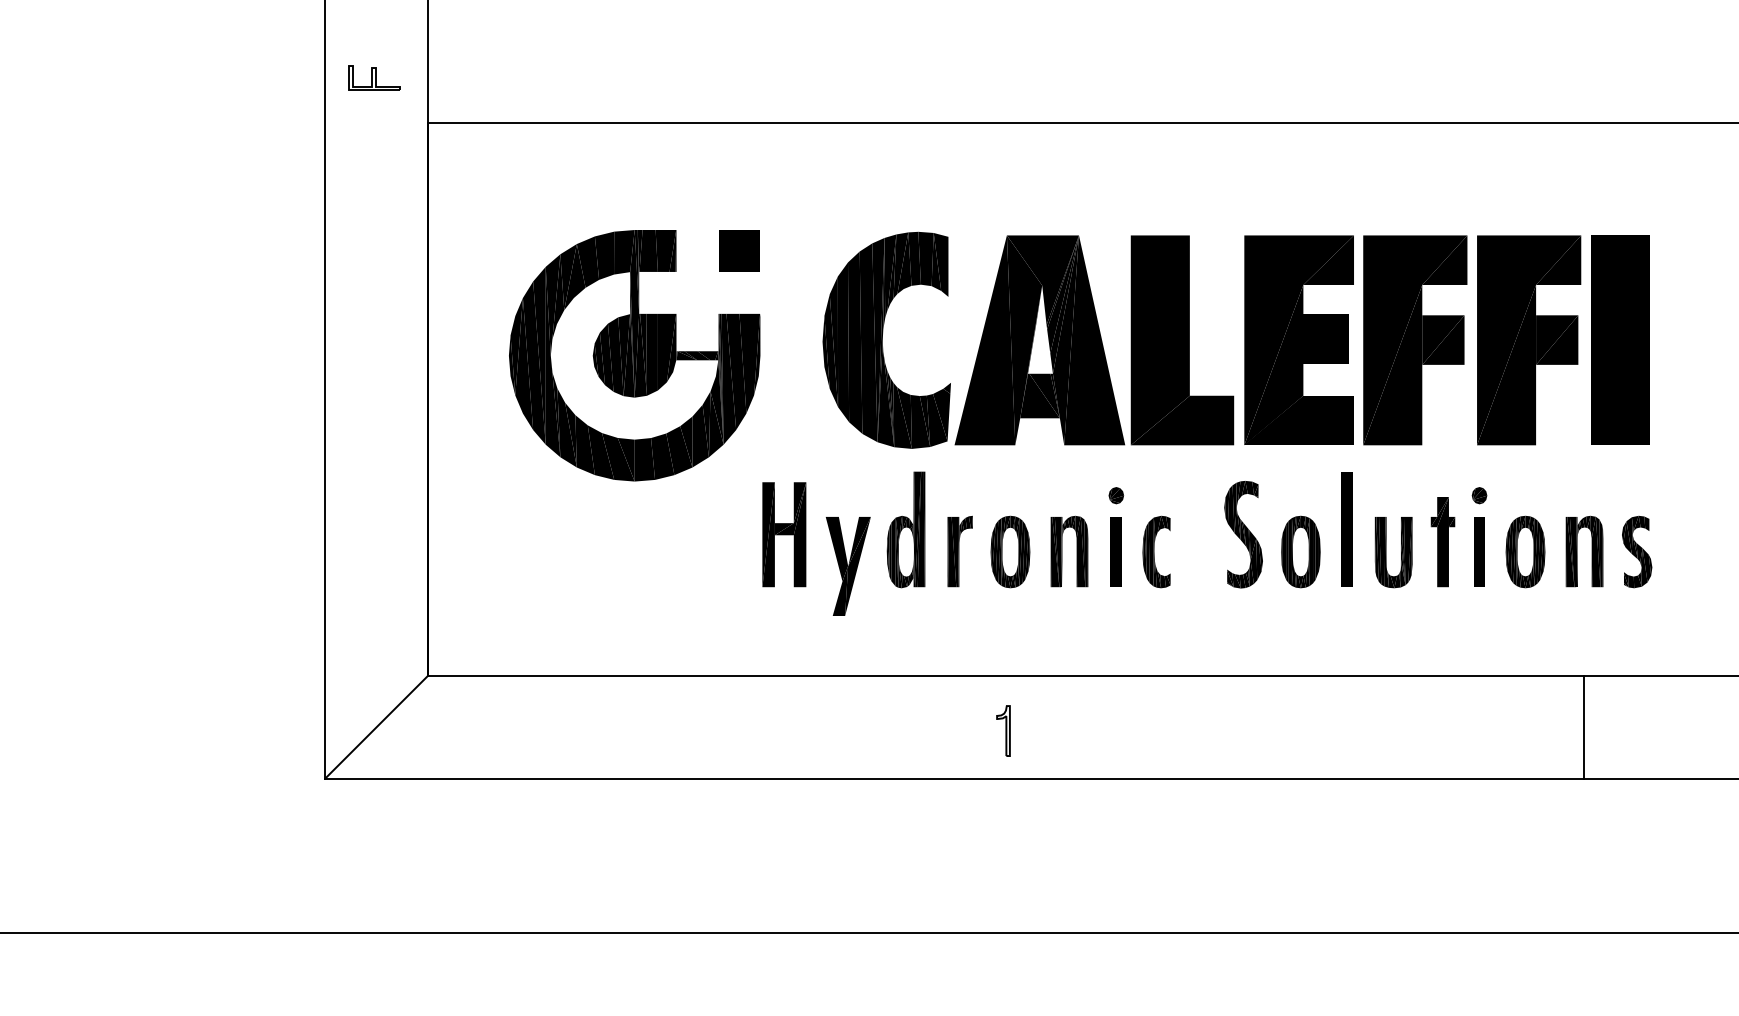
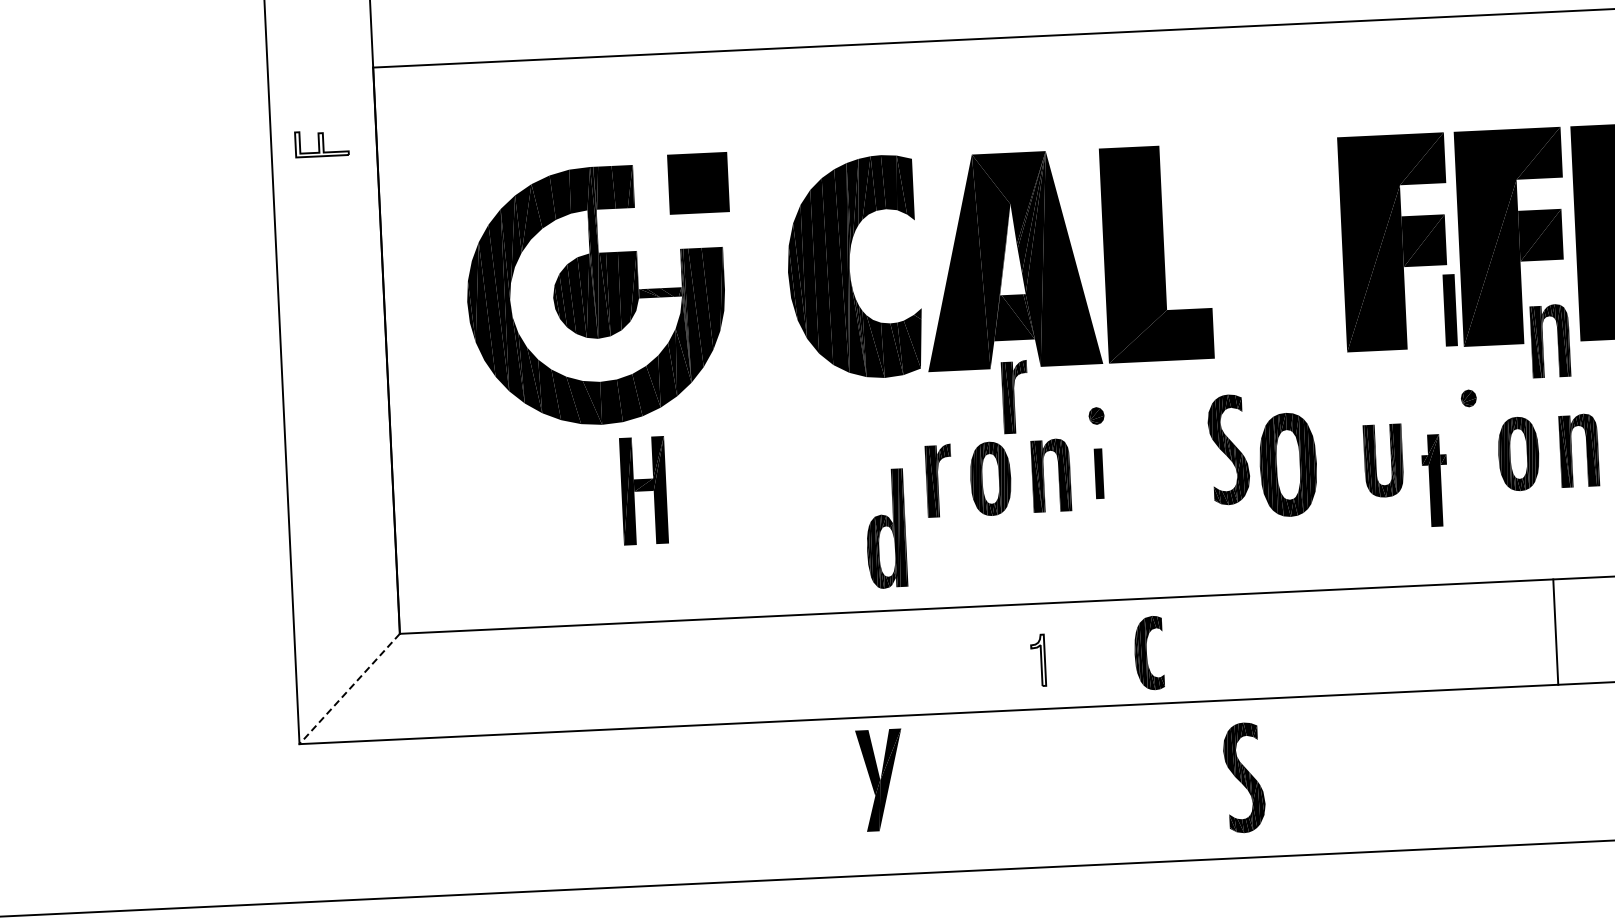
part: (374, 77) -> (321, 143), moved
part: (739, 250) -> (698, 182), size x1.4
part: (1298, 339) -> (1275, 247), removed
part: (1554, 443) -> (1543, 341), added
part: (1037, 473) -> (1014, 397), added
part: (905, 529) -> (885, 528), moved
part: (1346, 529) -> (1334, 439), removed
part: (784, 534) -> (644, 490), moved
part: (1442, 542) -> (1434, 481), moved
part: (1115, 551) -> (1098, 473), size x0.7
part: (1156, 551) -> (1148, 652), moved
part: (1300, 551) -> (1288, 464), size x1.4
part: (1479, 551) -> (1450, 309), moved
part: (847, 566) -> (879, 780), moved
line: (1584, 726) -> (1555, 631), moved
line: (376, 727) -> (349, 689), solid -> dashed
part: (1003, 730) -> (1038, 659), moved
part: (1243, 854) -> (1244, 777), added

